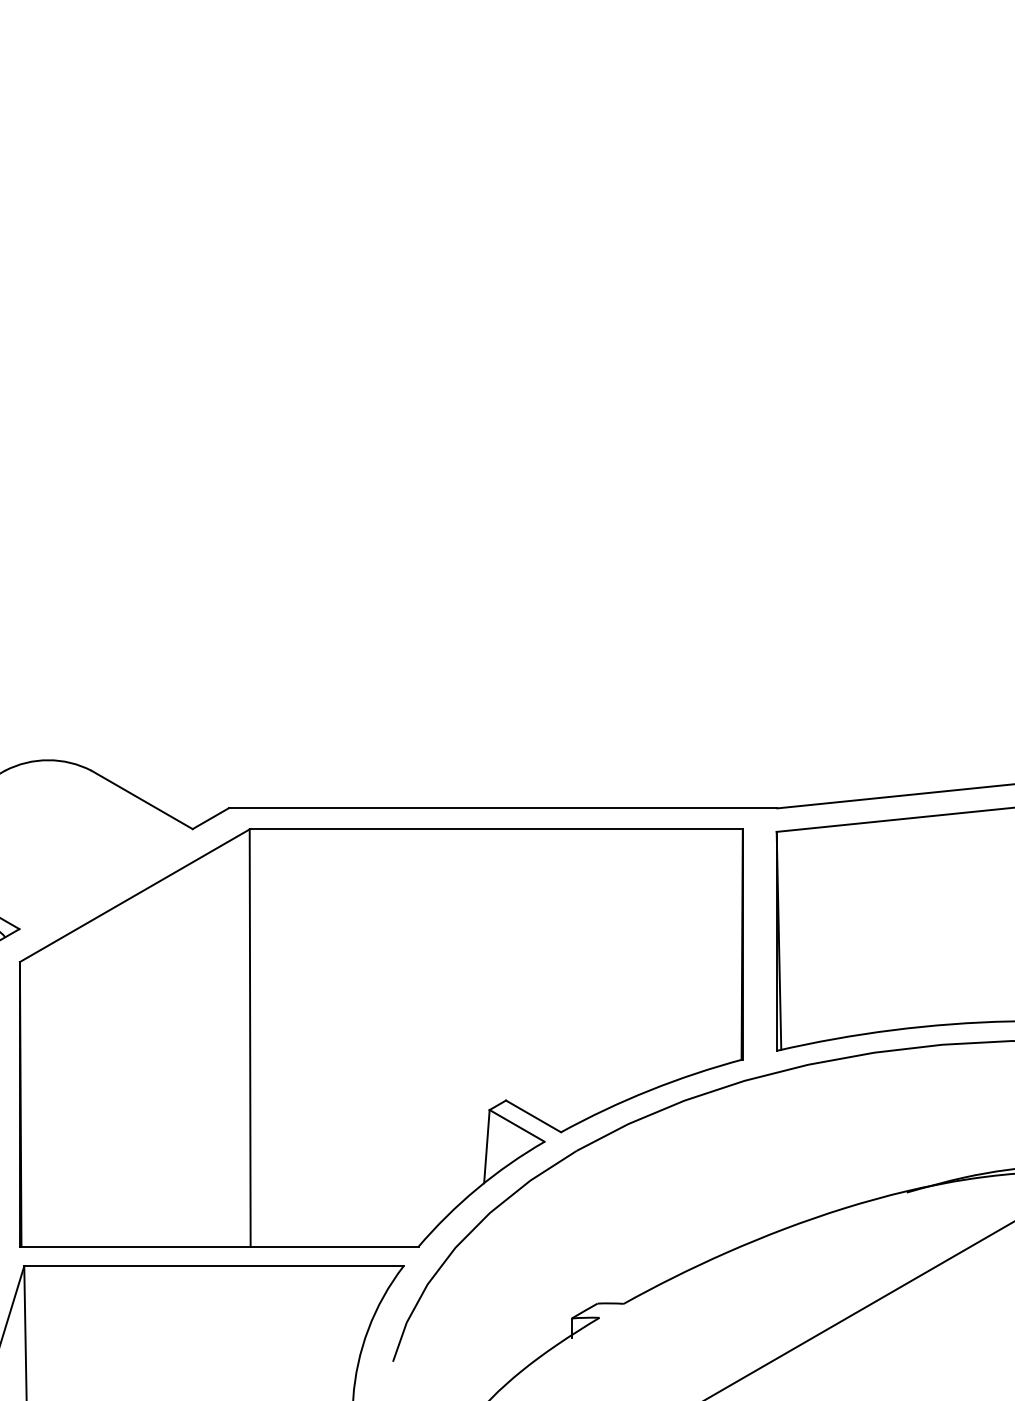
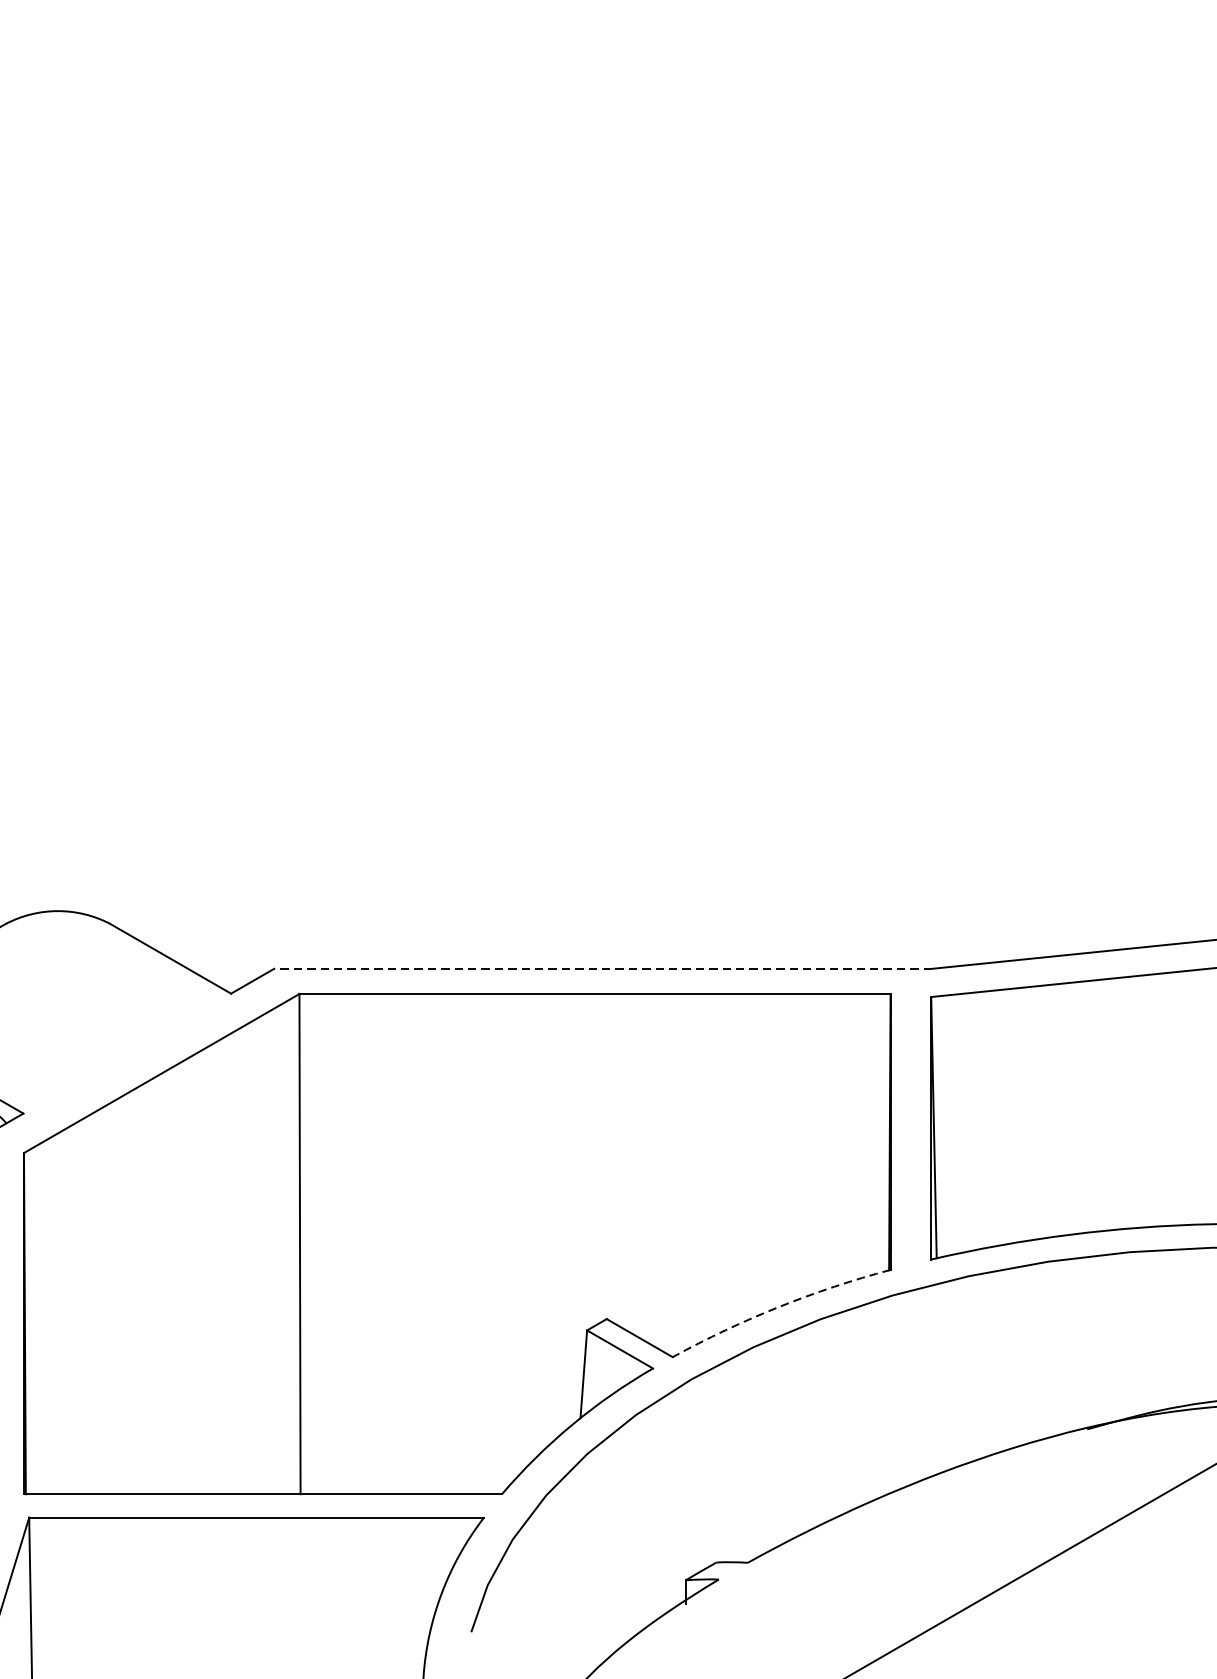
line: (502, 808) -> (602, 968), solid -> dashed
arc: (649, 1090) -> (778, 1307), solid -> dashed

